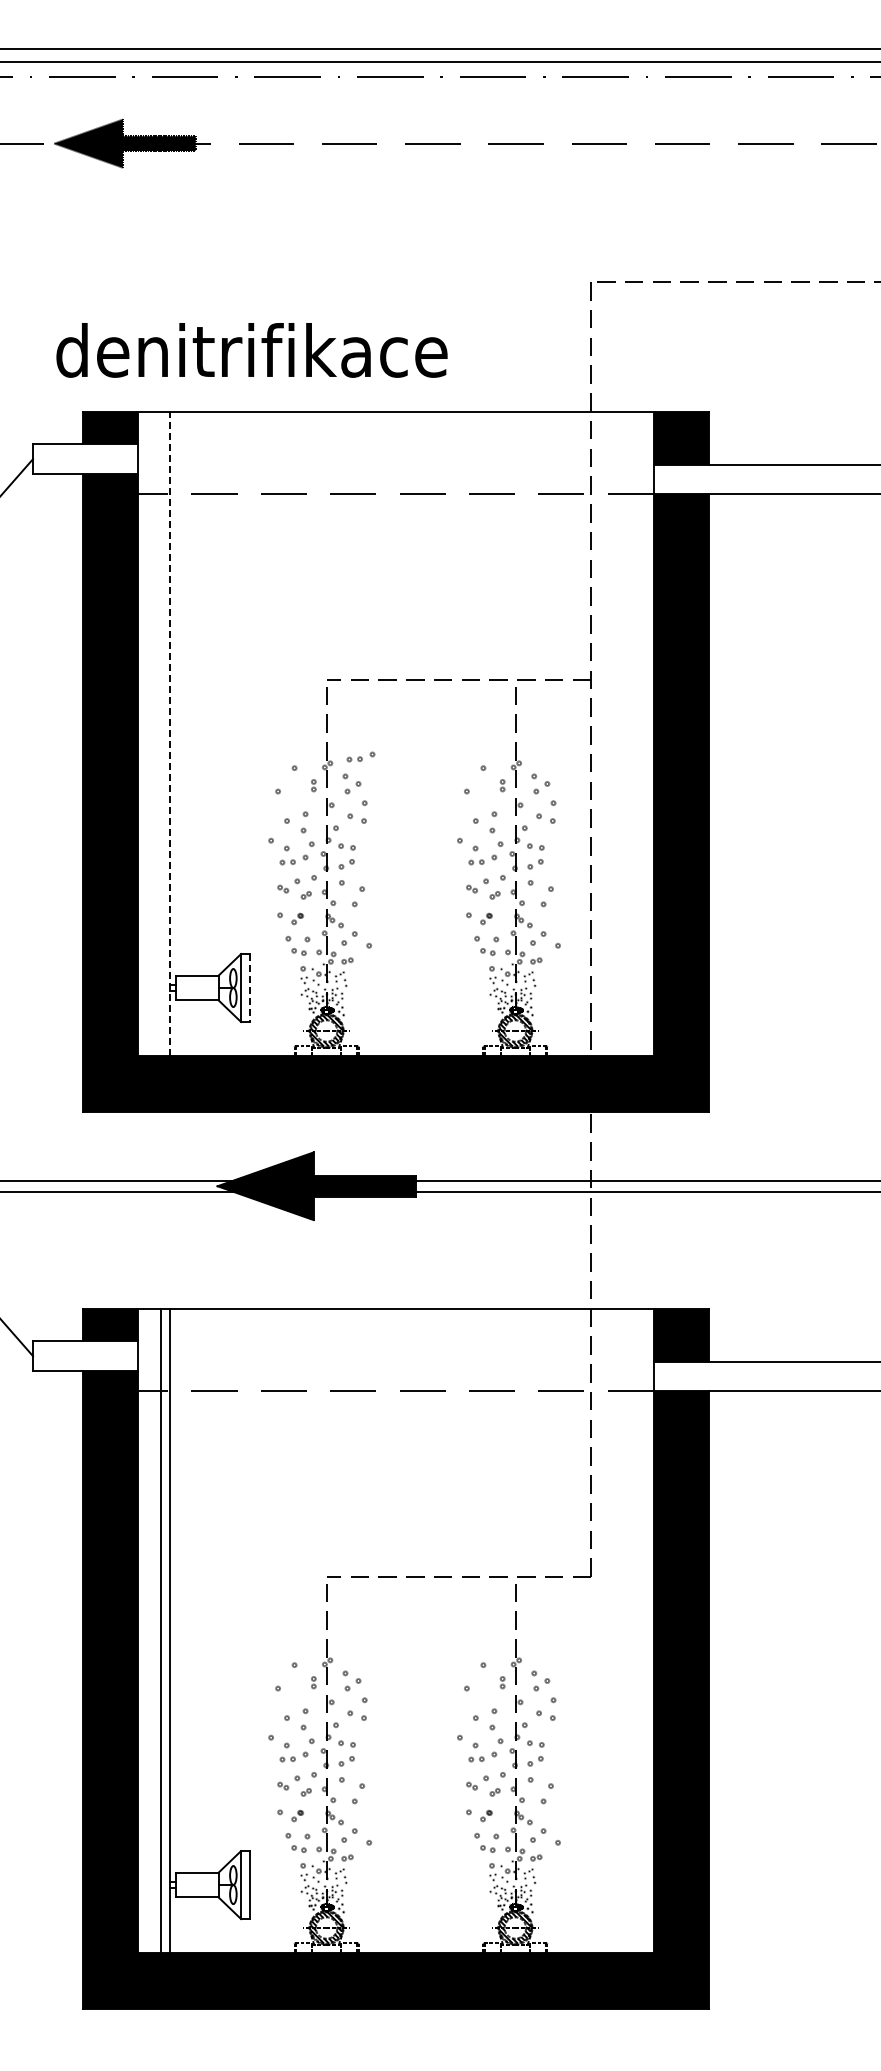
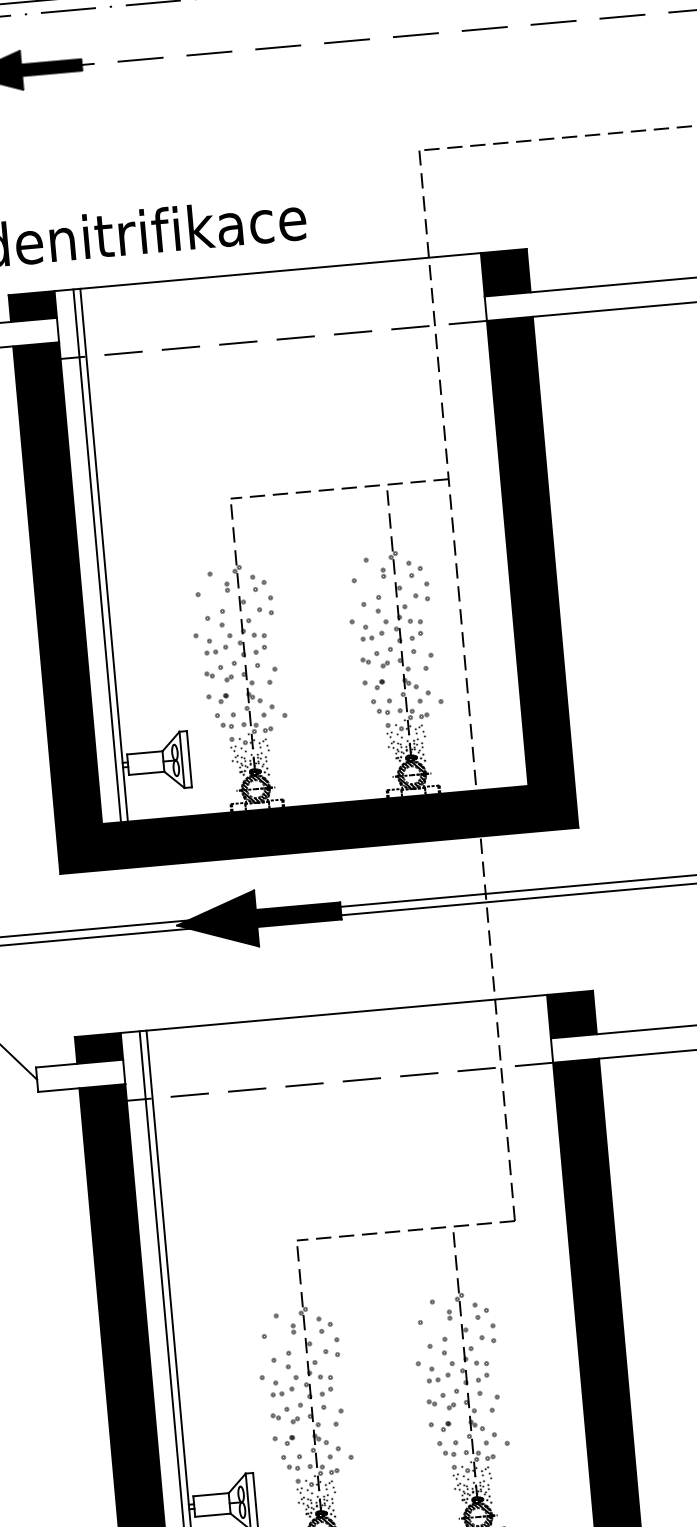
line: (169, 733) -> (104, 554), dashed -> solid
line: (161, 734) -> (97, 556), added
part: (360, 756) -> (263, 559), removed
line: (250, 988) -> (189, 759), dashed -> solid

